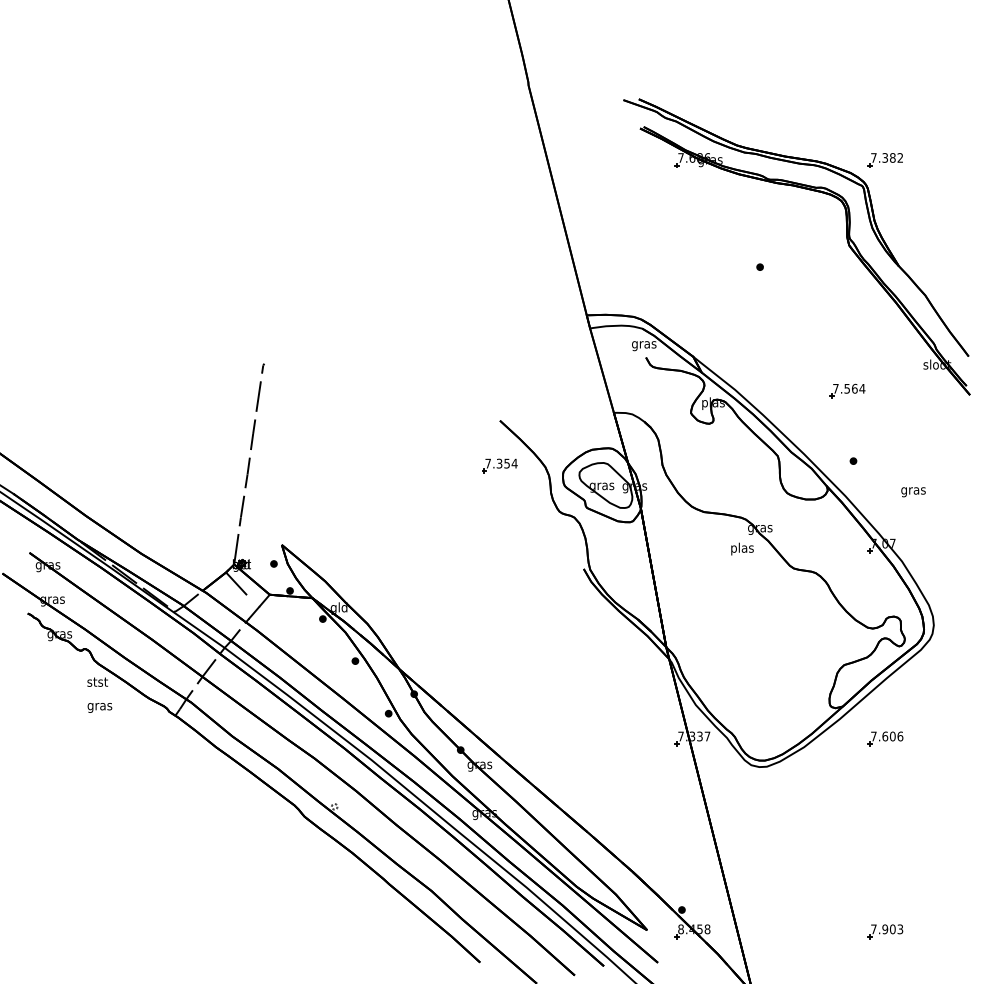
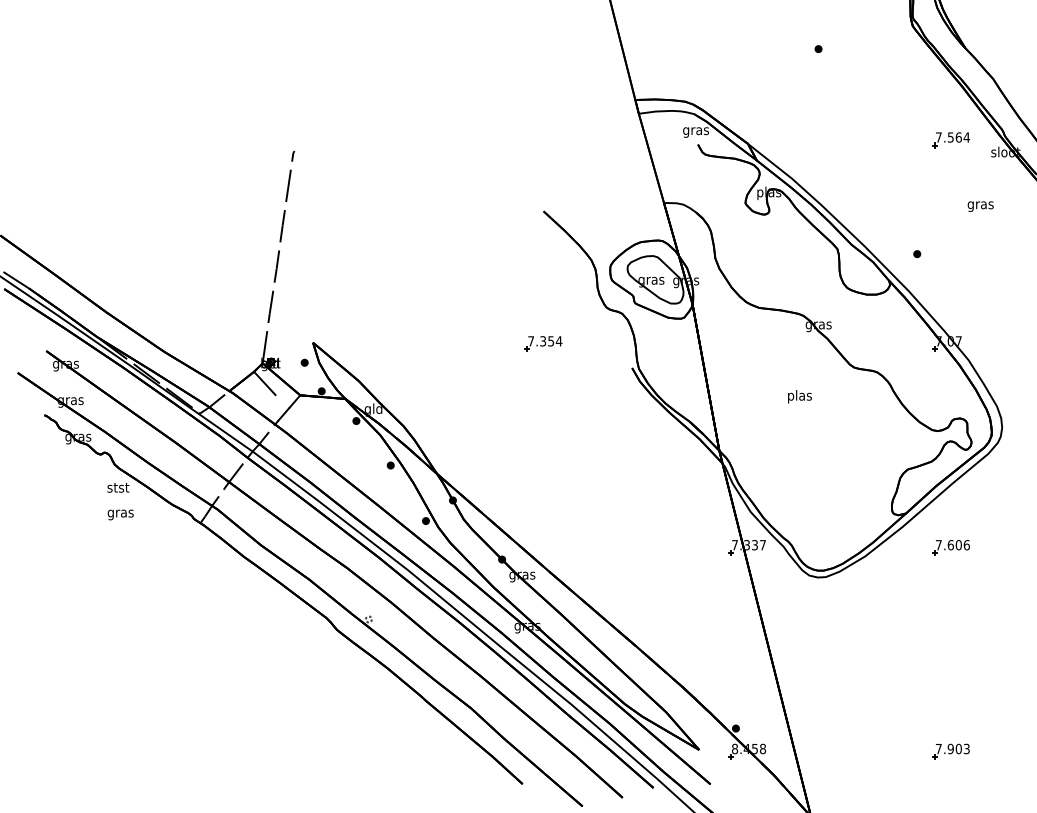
part: (847, 390) -> (951, 139), moved
part: (499, 465) -> (543, 343), moved
text: (913, 492) -> (980, 206), moved
text: (742, 548) -> (799, 396), moved

